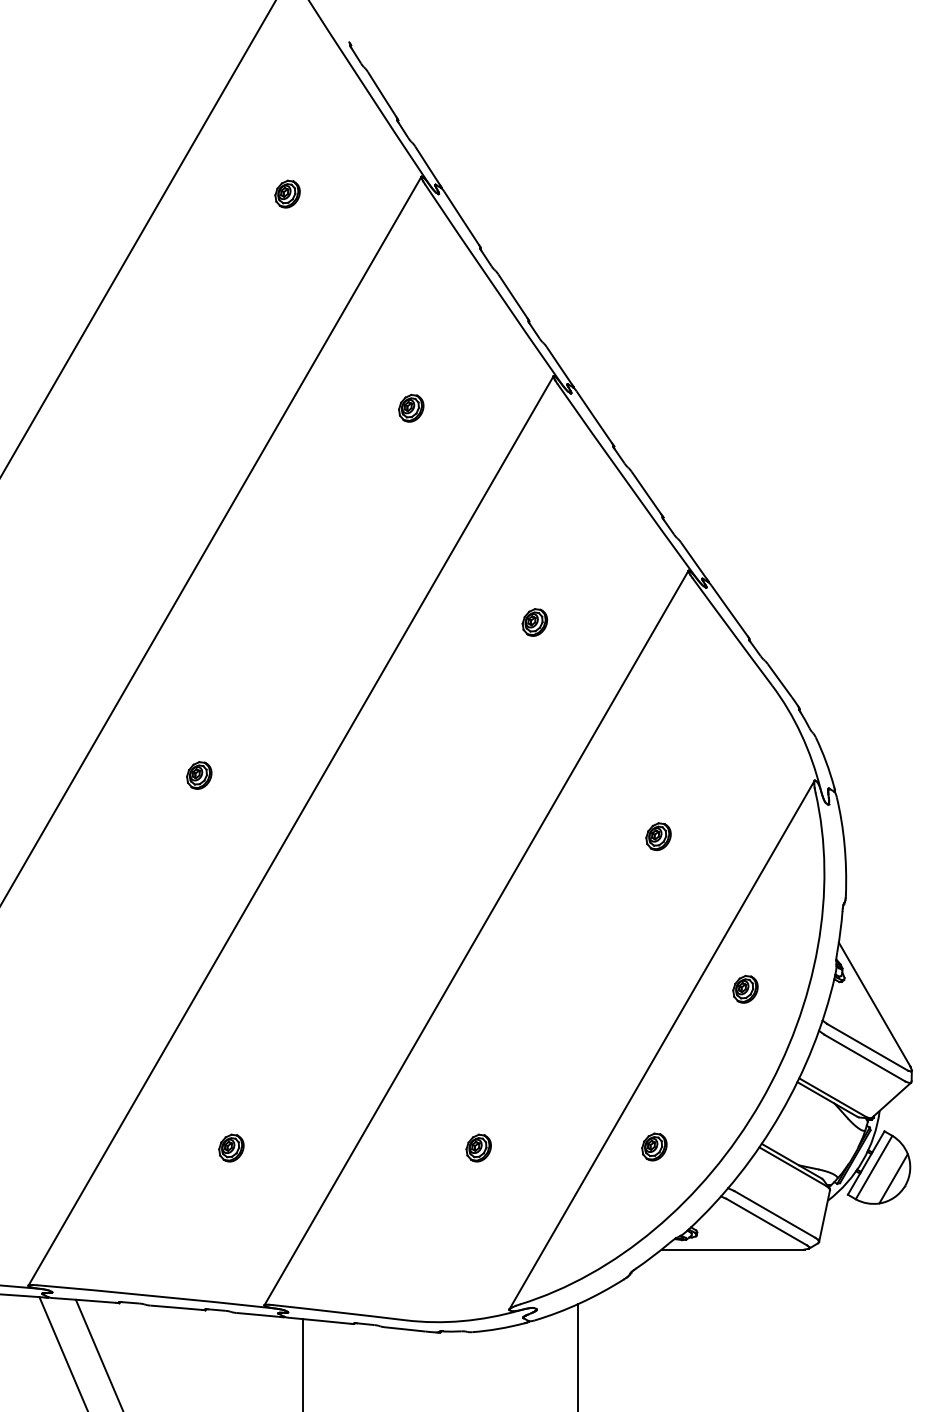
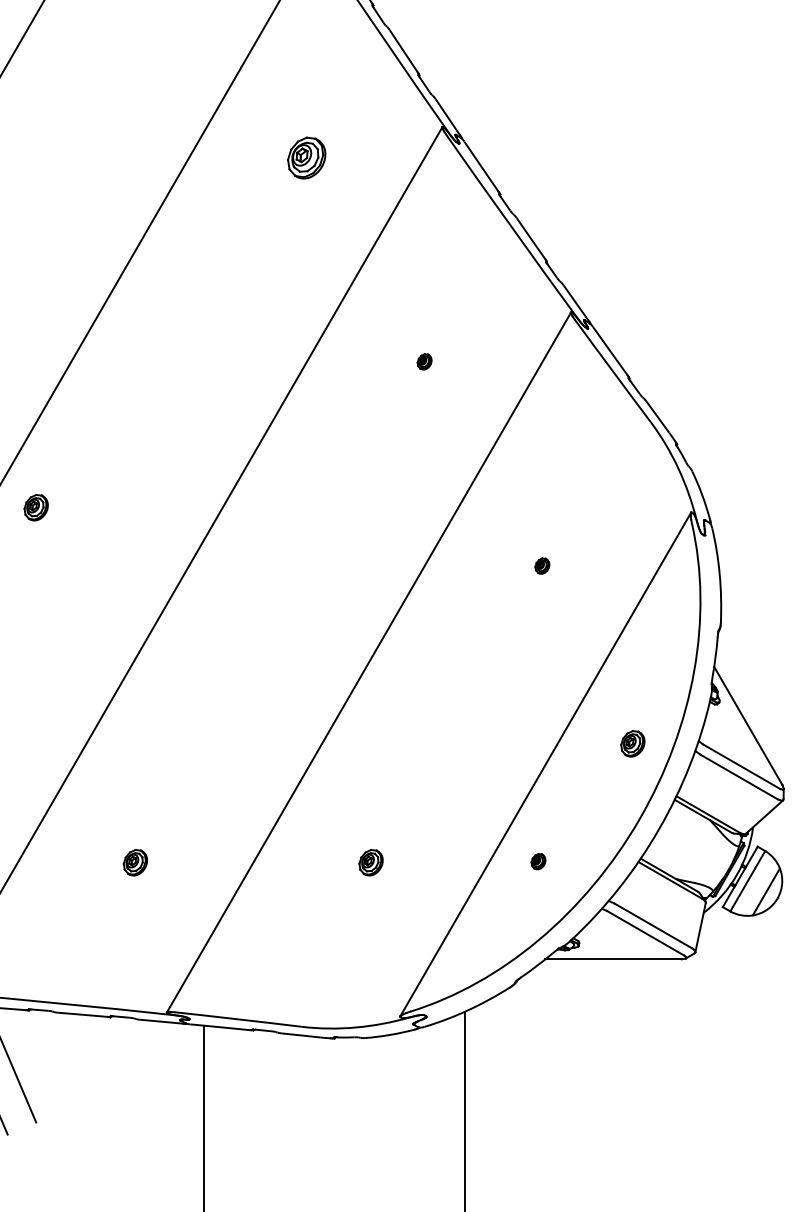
part: (411, 407) -> (307, 157), size x1.6
part: (534, 622) -> (424, 361), size x0.6
part: (199, 775) -> (36, 507), moved
part: (658, 836) -> (542, 565), size x0.6
part: (745, 989) -> (632, 743), moved
part: (654, 1146) -> (538, 861), size x0.6

